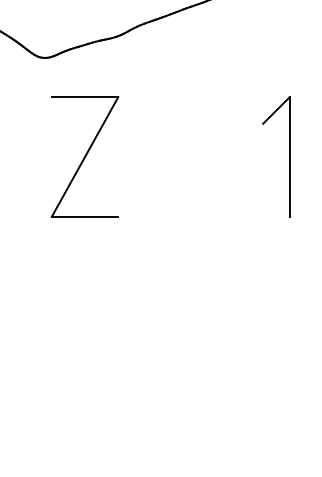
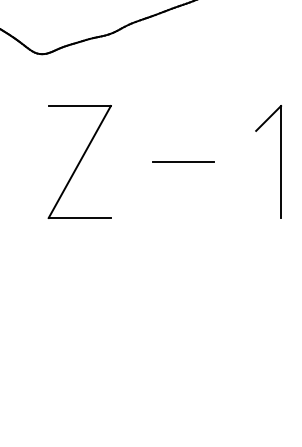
part: (84, 156) -> (79, 161), moved
part: (289, 156) -> (280, 161), moved
line: (195, 172) -> (183, 161), added

